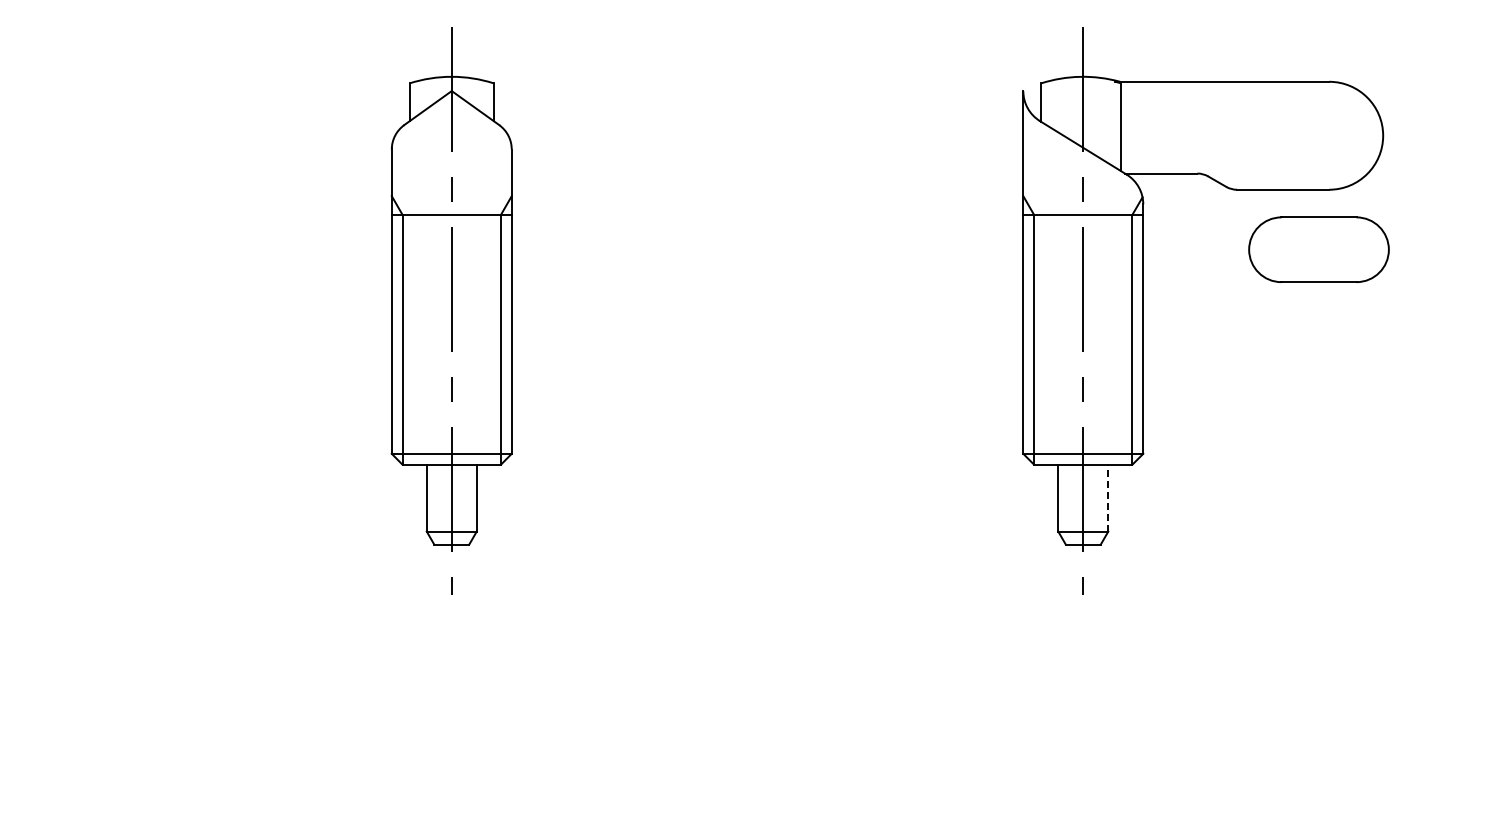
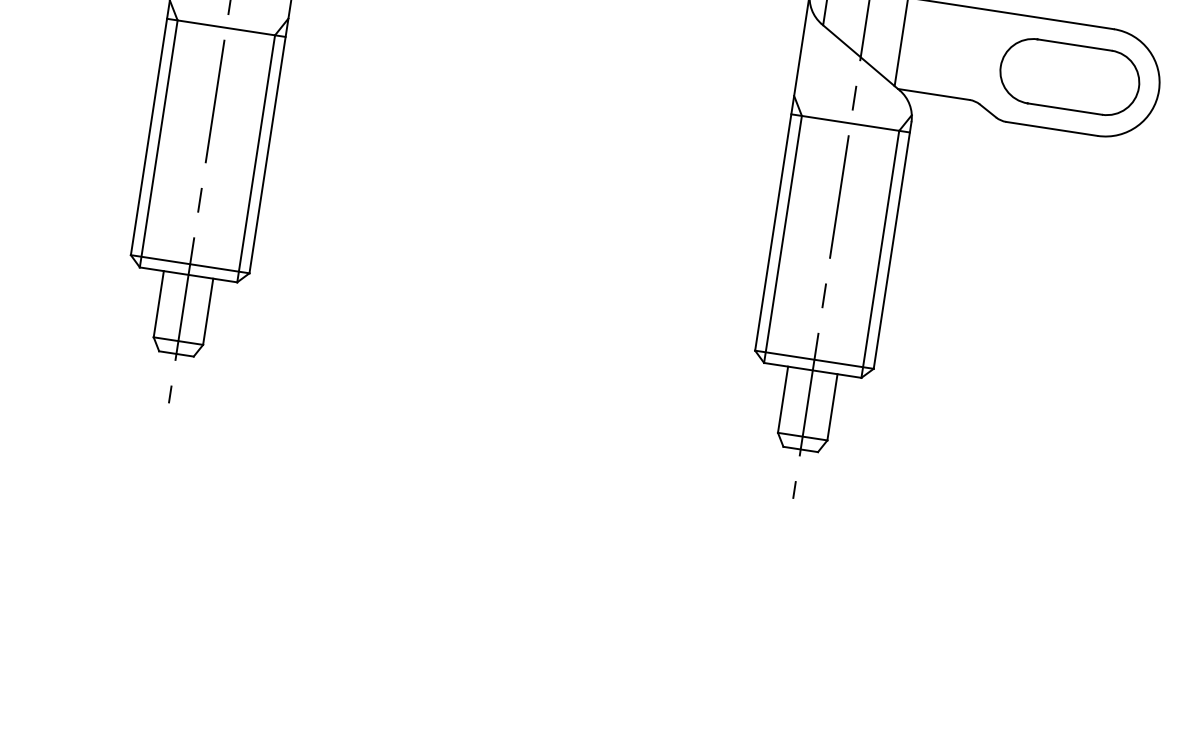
part: (1318, 249) -> (1069, 76), moved
line: (1108, 497) -> (832, 406), dashed -> solid

